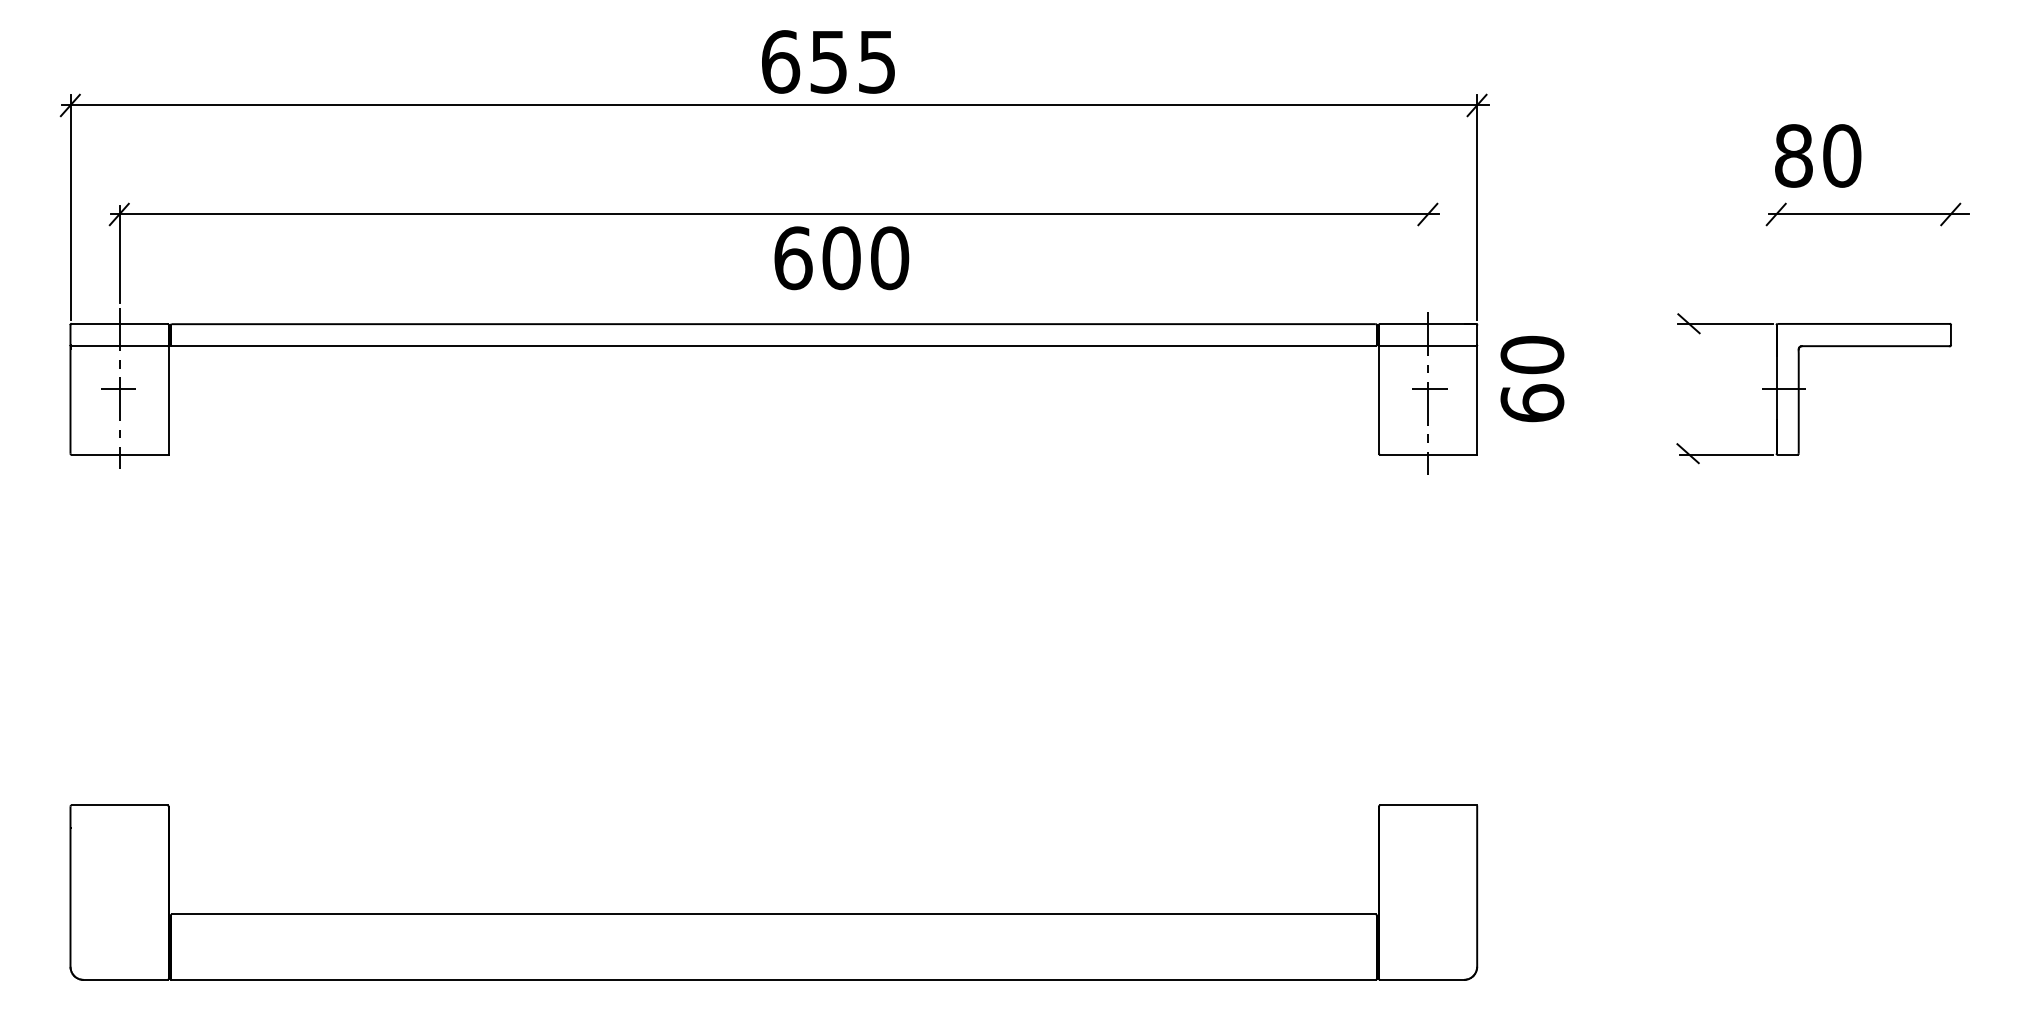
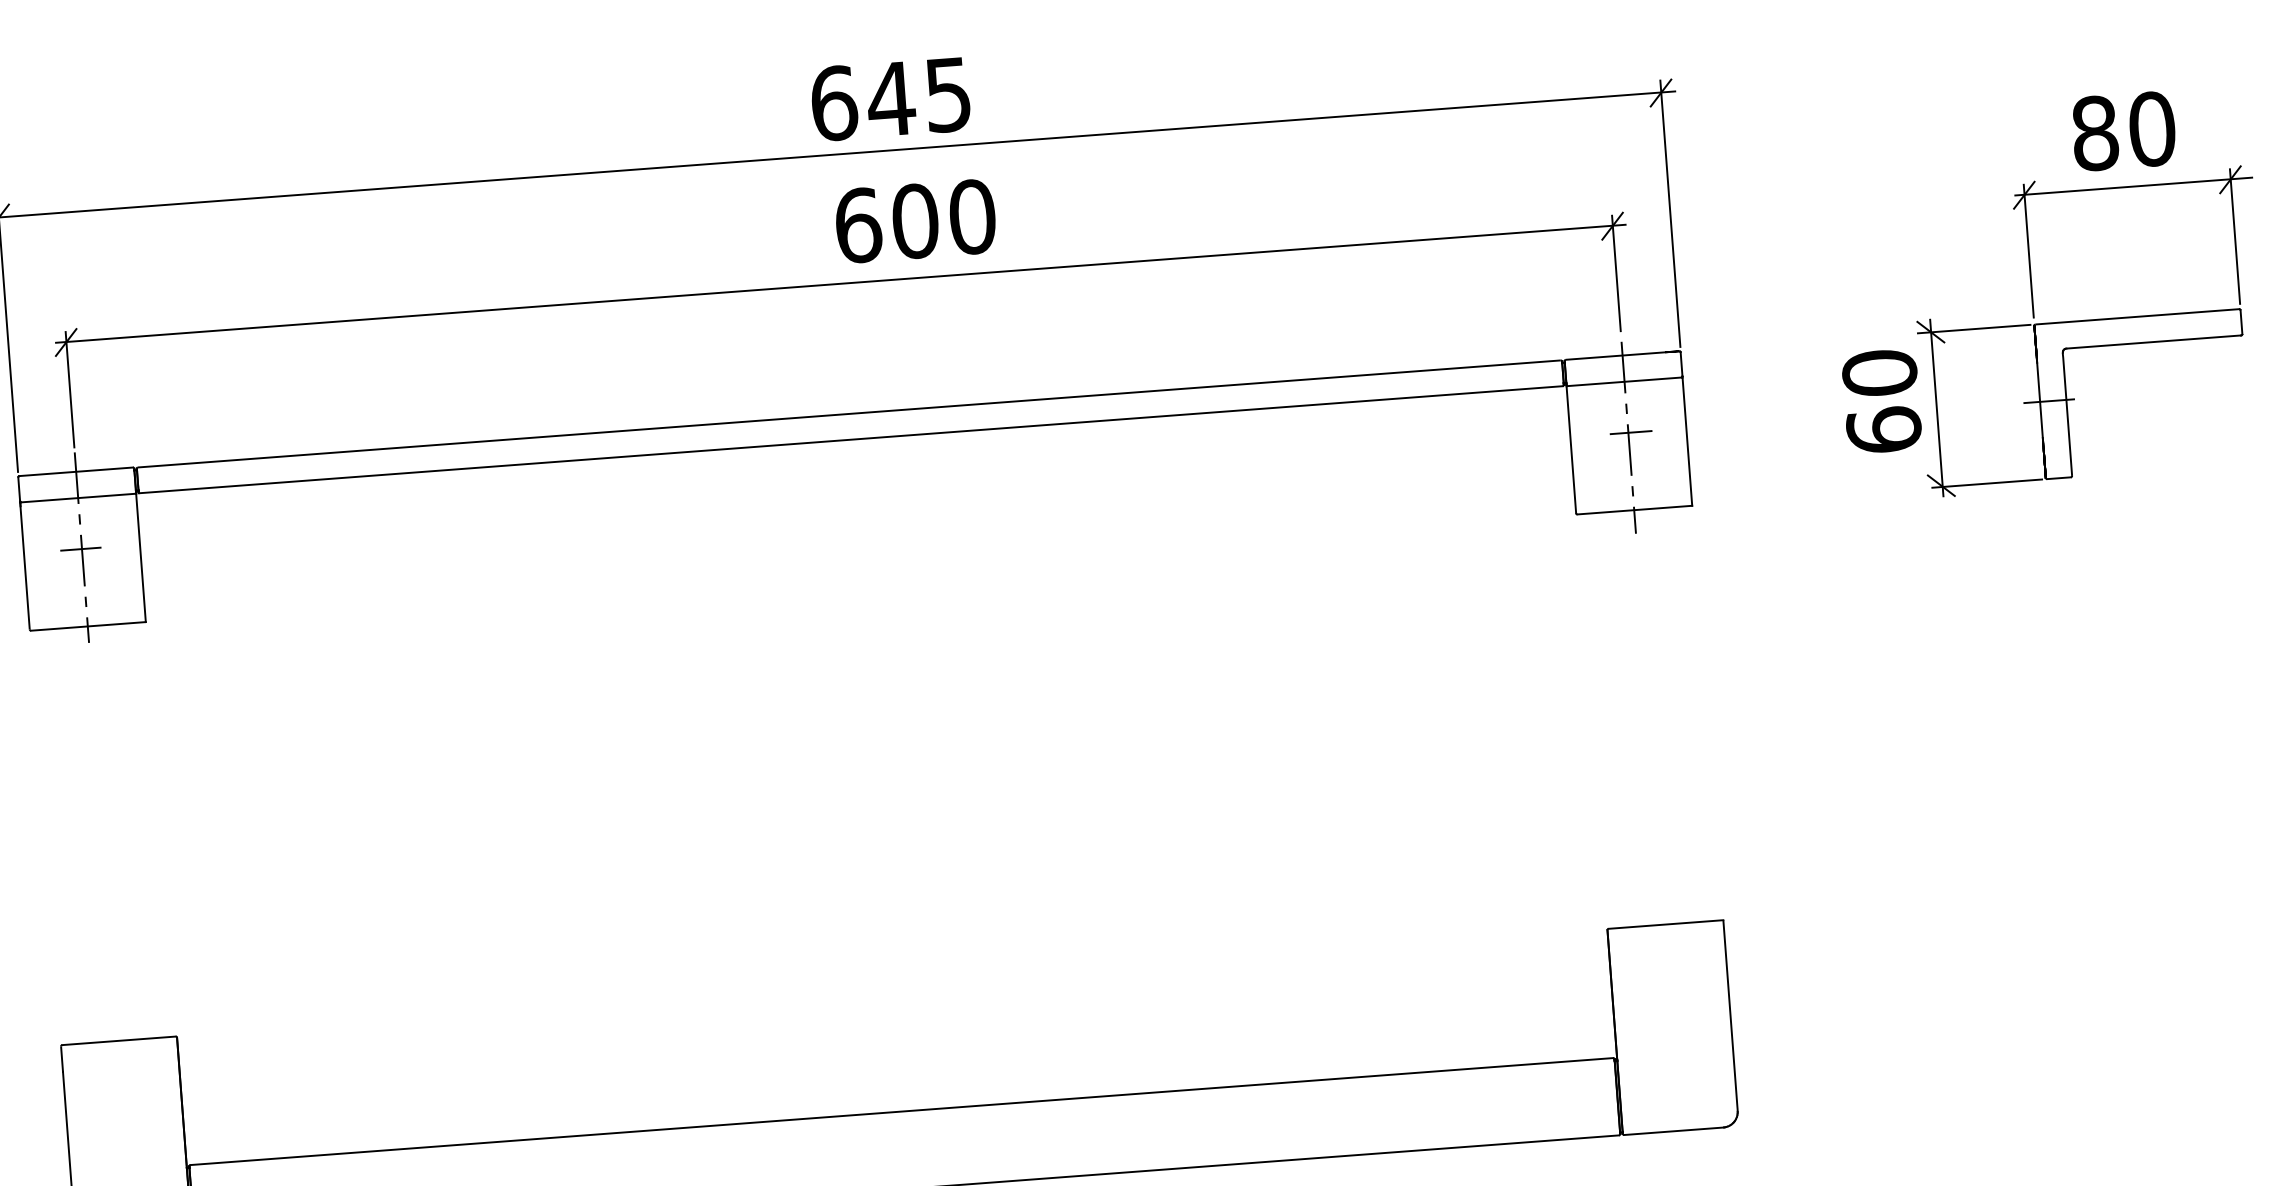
text: (828, 62) -> (890, 99), 655 -> 645
text: (1818, 155) -> (2124, 130), moved
line: (1428, 254) -> (1616, 273), added
text: (841, 258) -> (915, 221), moved
line: (1776, 261) -> (2028, 250), added
line: (1950, 262) -> (2234, 236), added
text: (1532, 379) -> (1882, 402), moved
line: (1689, 387) -> (1937, 407), added

